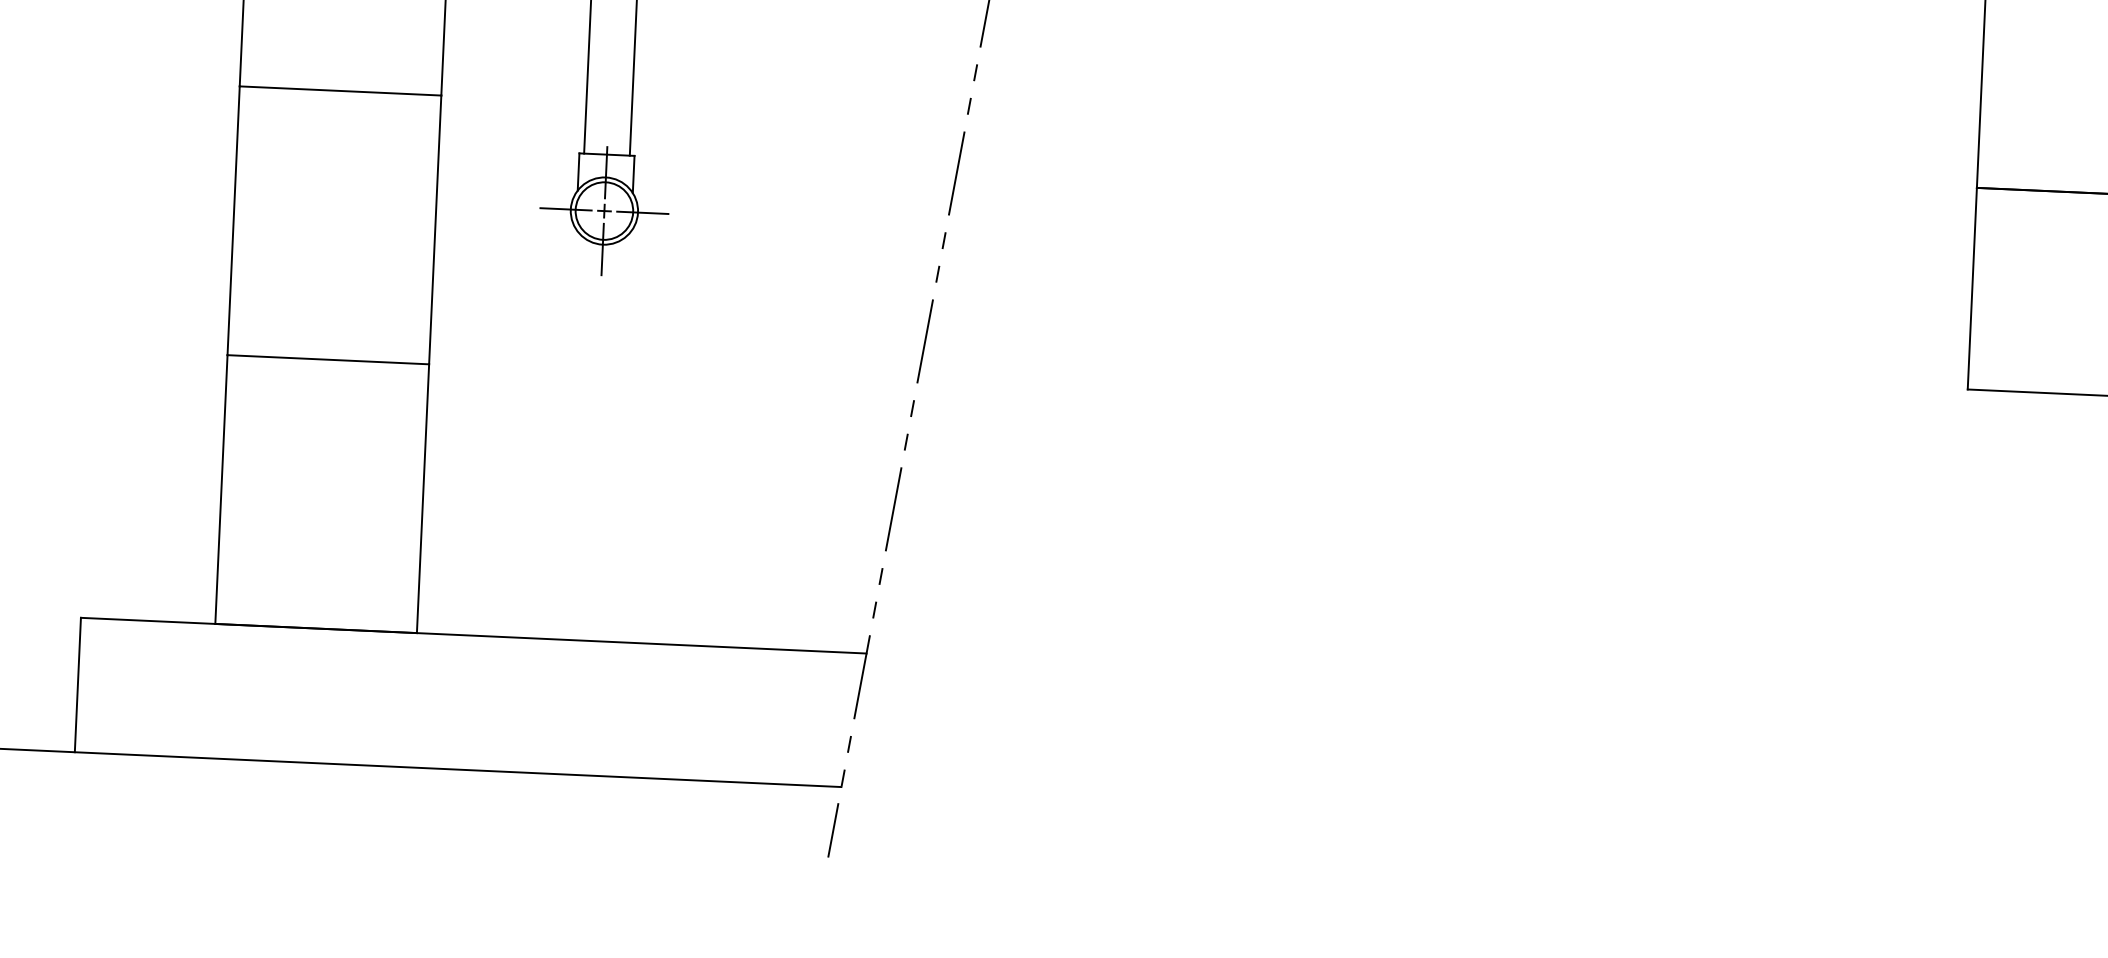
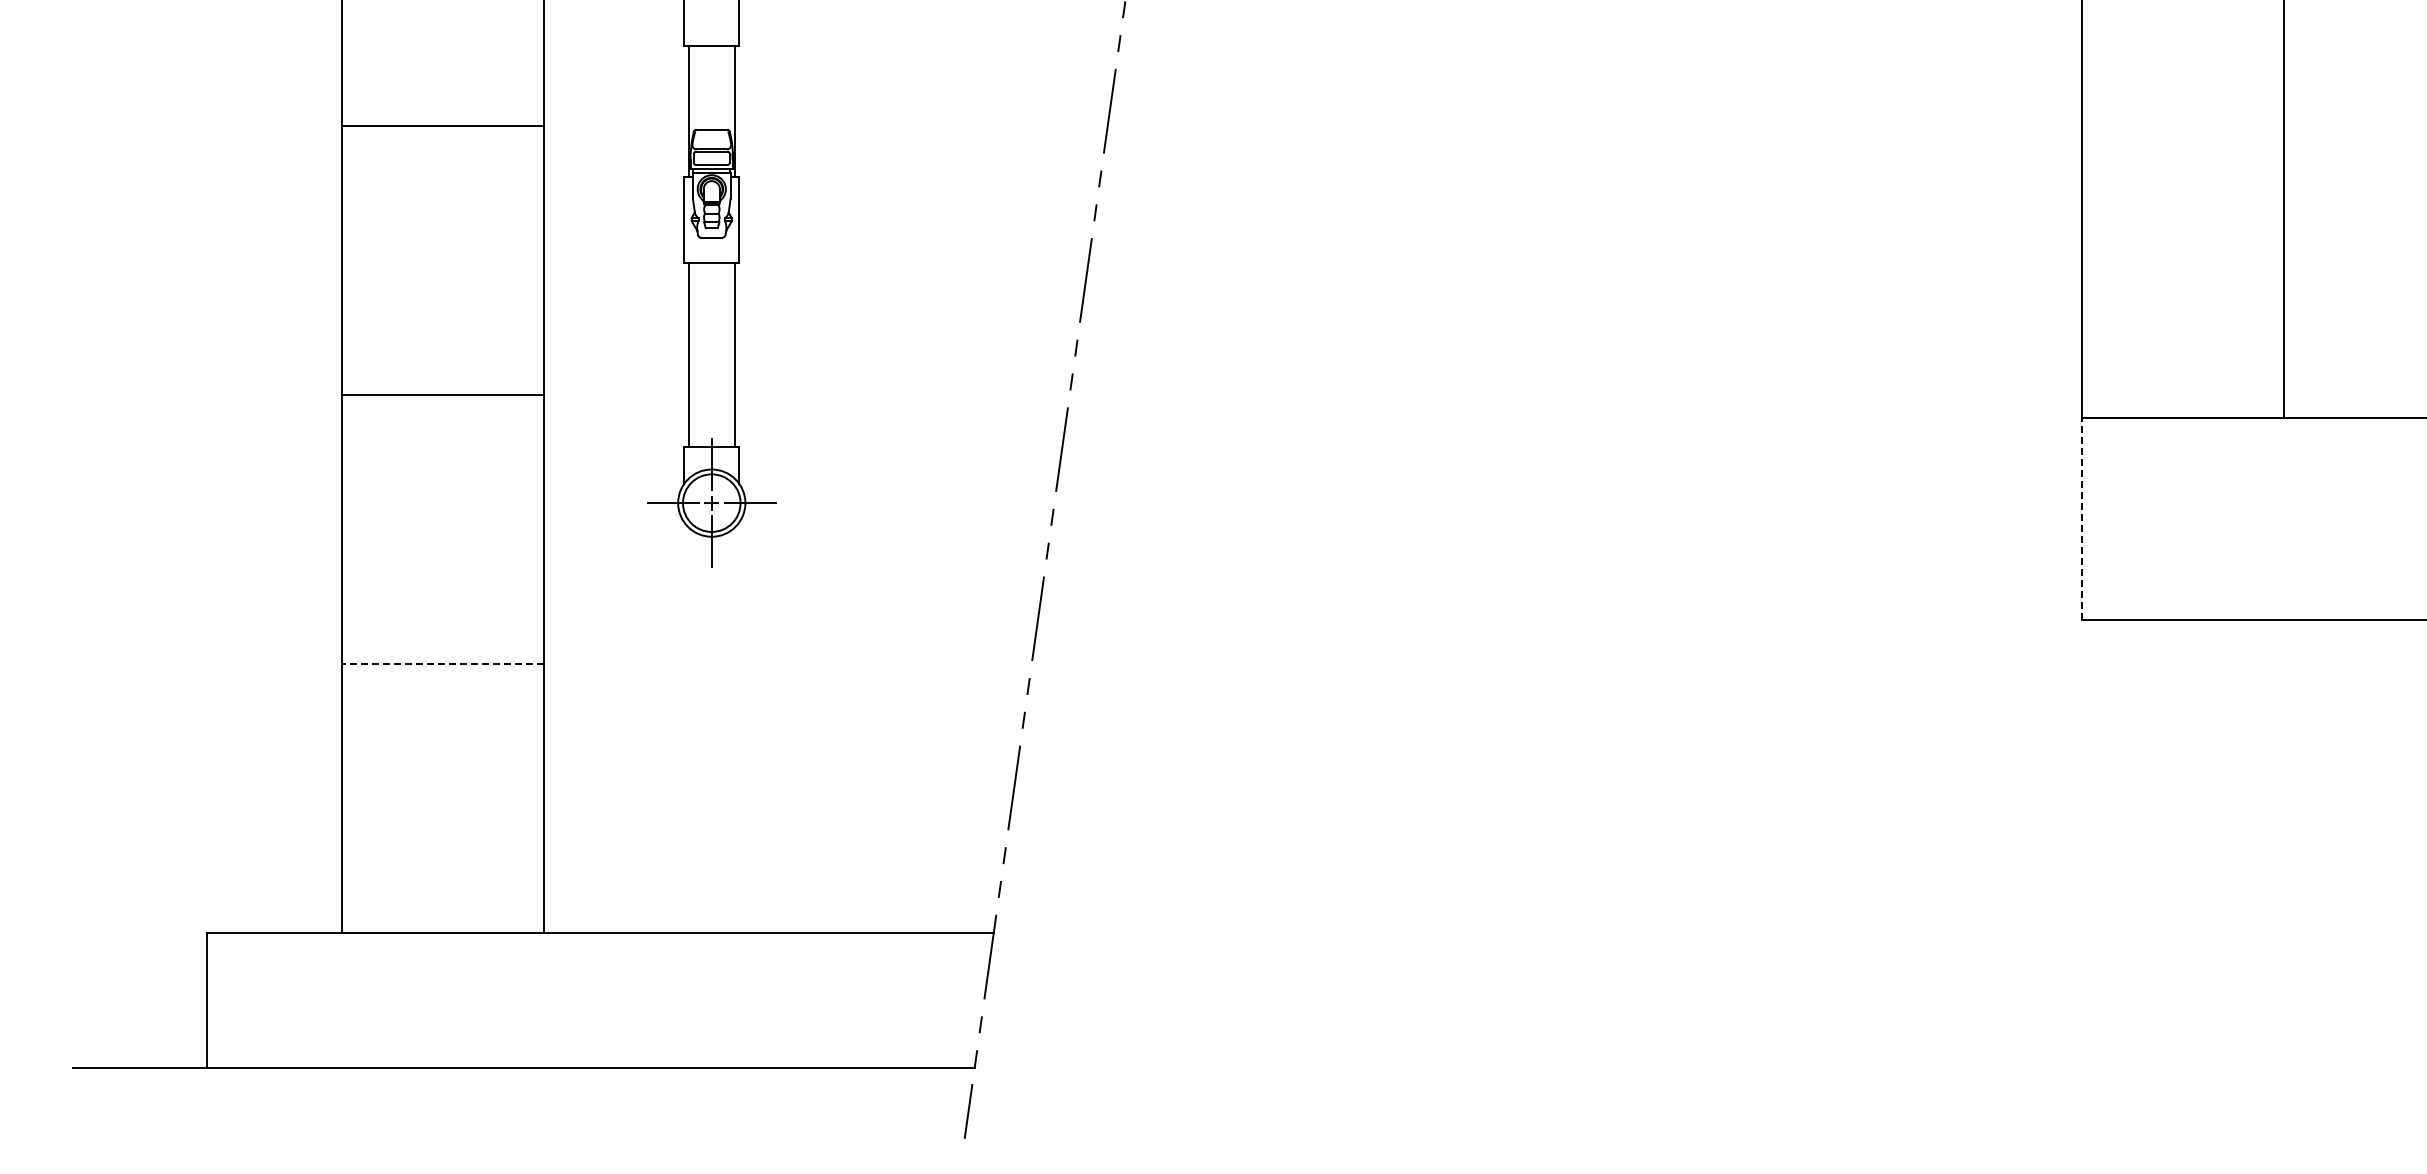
line: (1972, 288) -> (2081, 518), solid -> dashed
line: (328, 360) -> (442, 664), solid -> dashed

